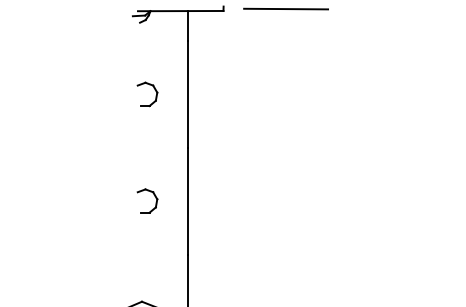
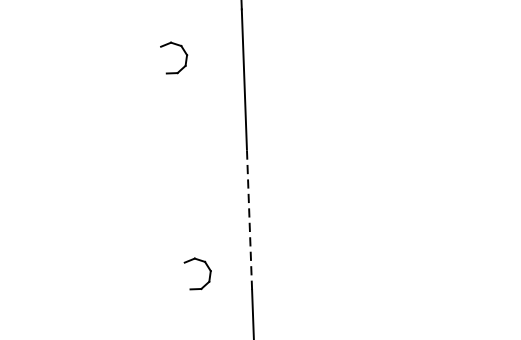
part: (155, 95) -> (184, 58), moved
part: (154, 196) -> (206, 267), moved
line: (188, 200) -> (249, 218), solid -> dashed

